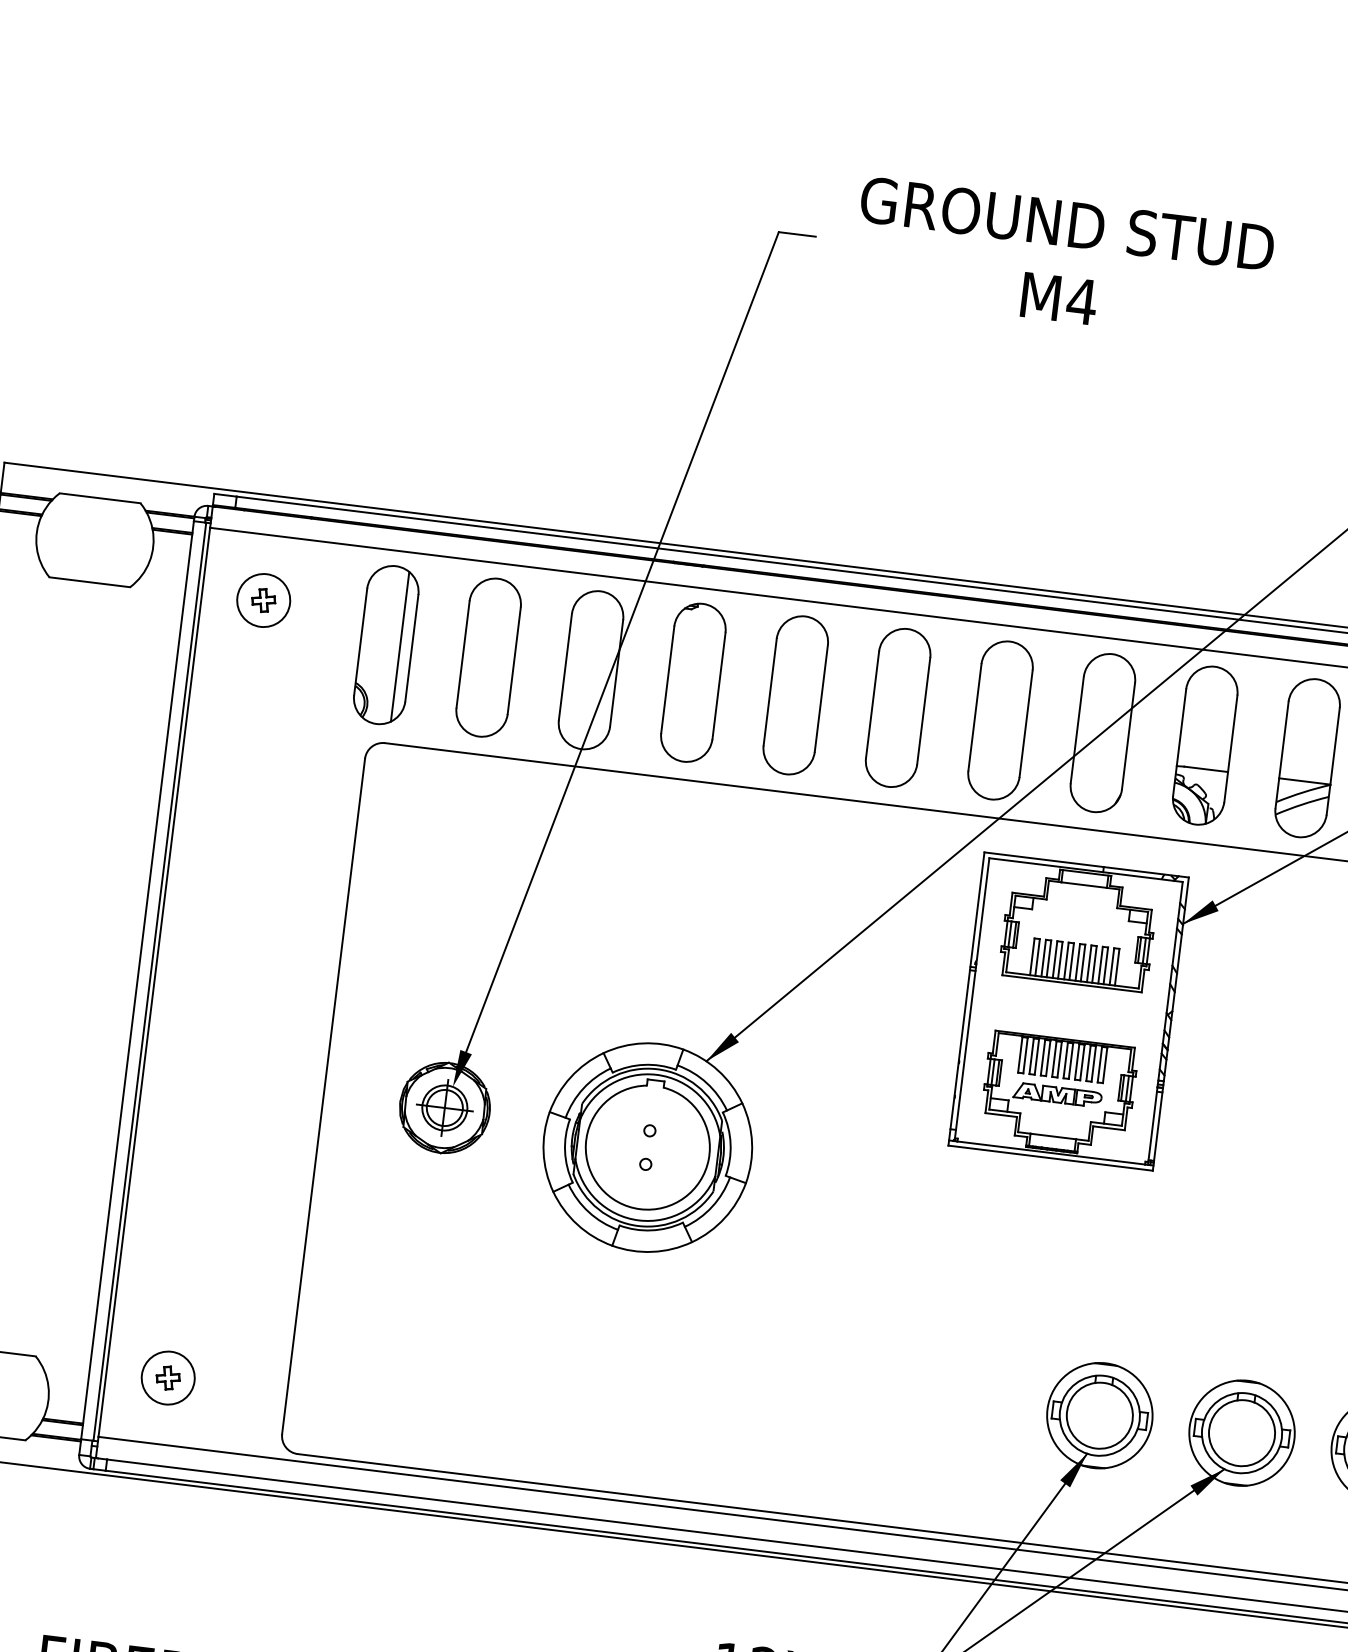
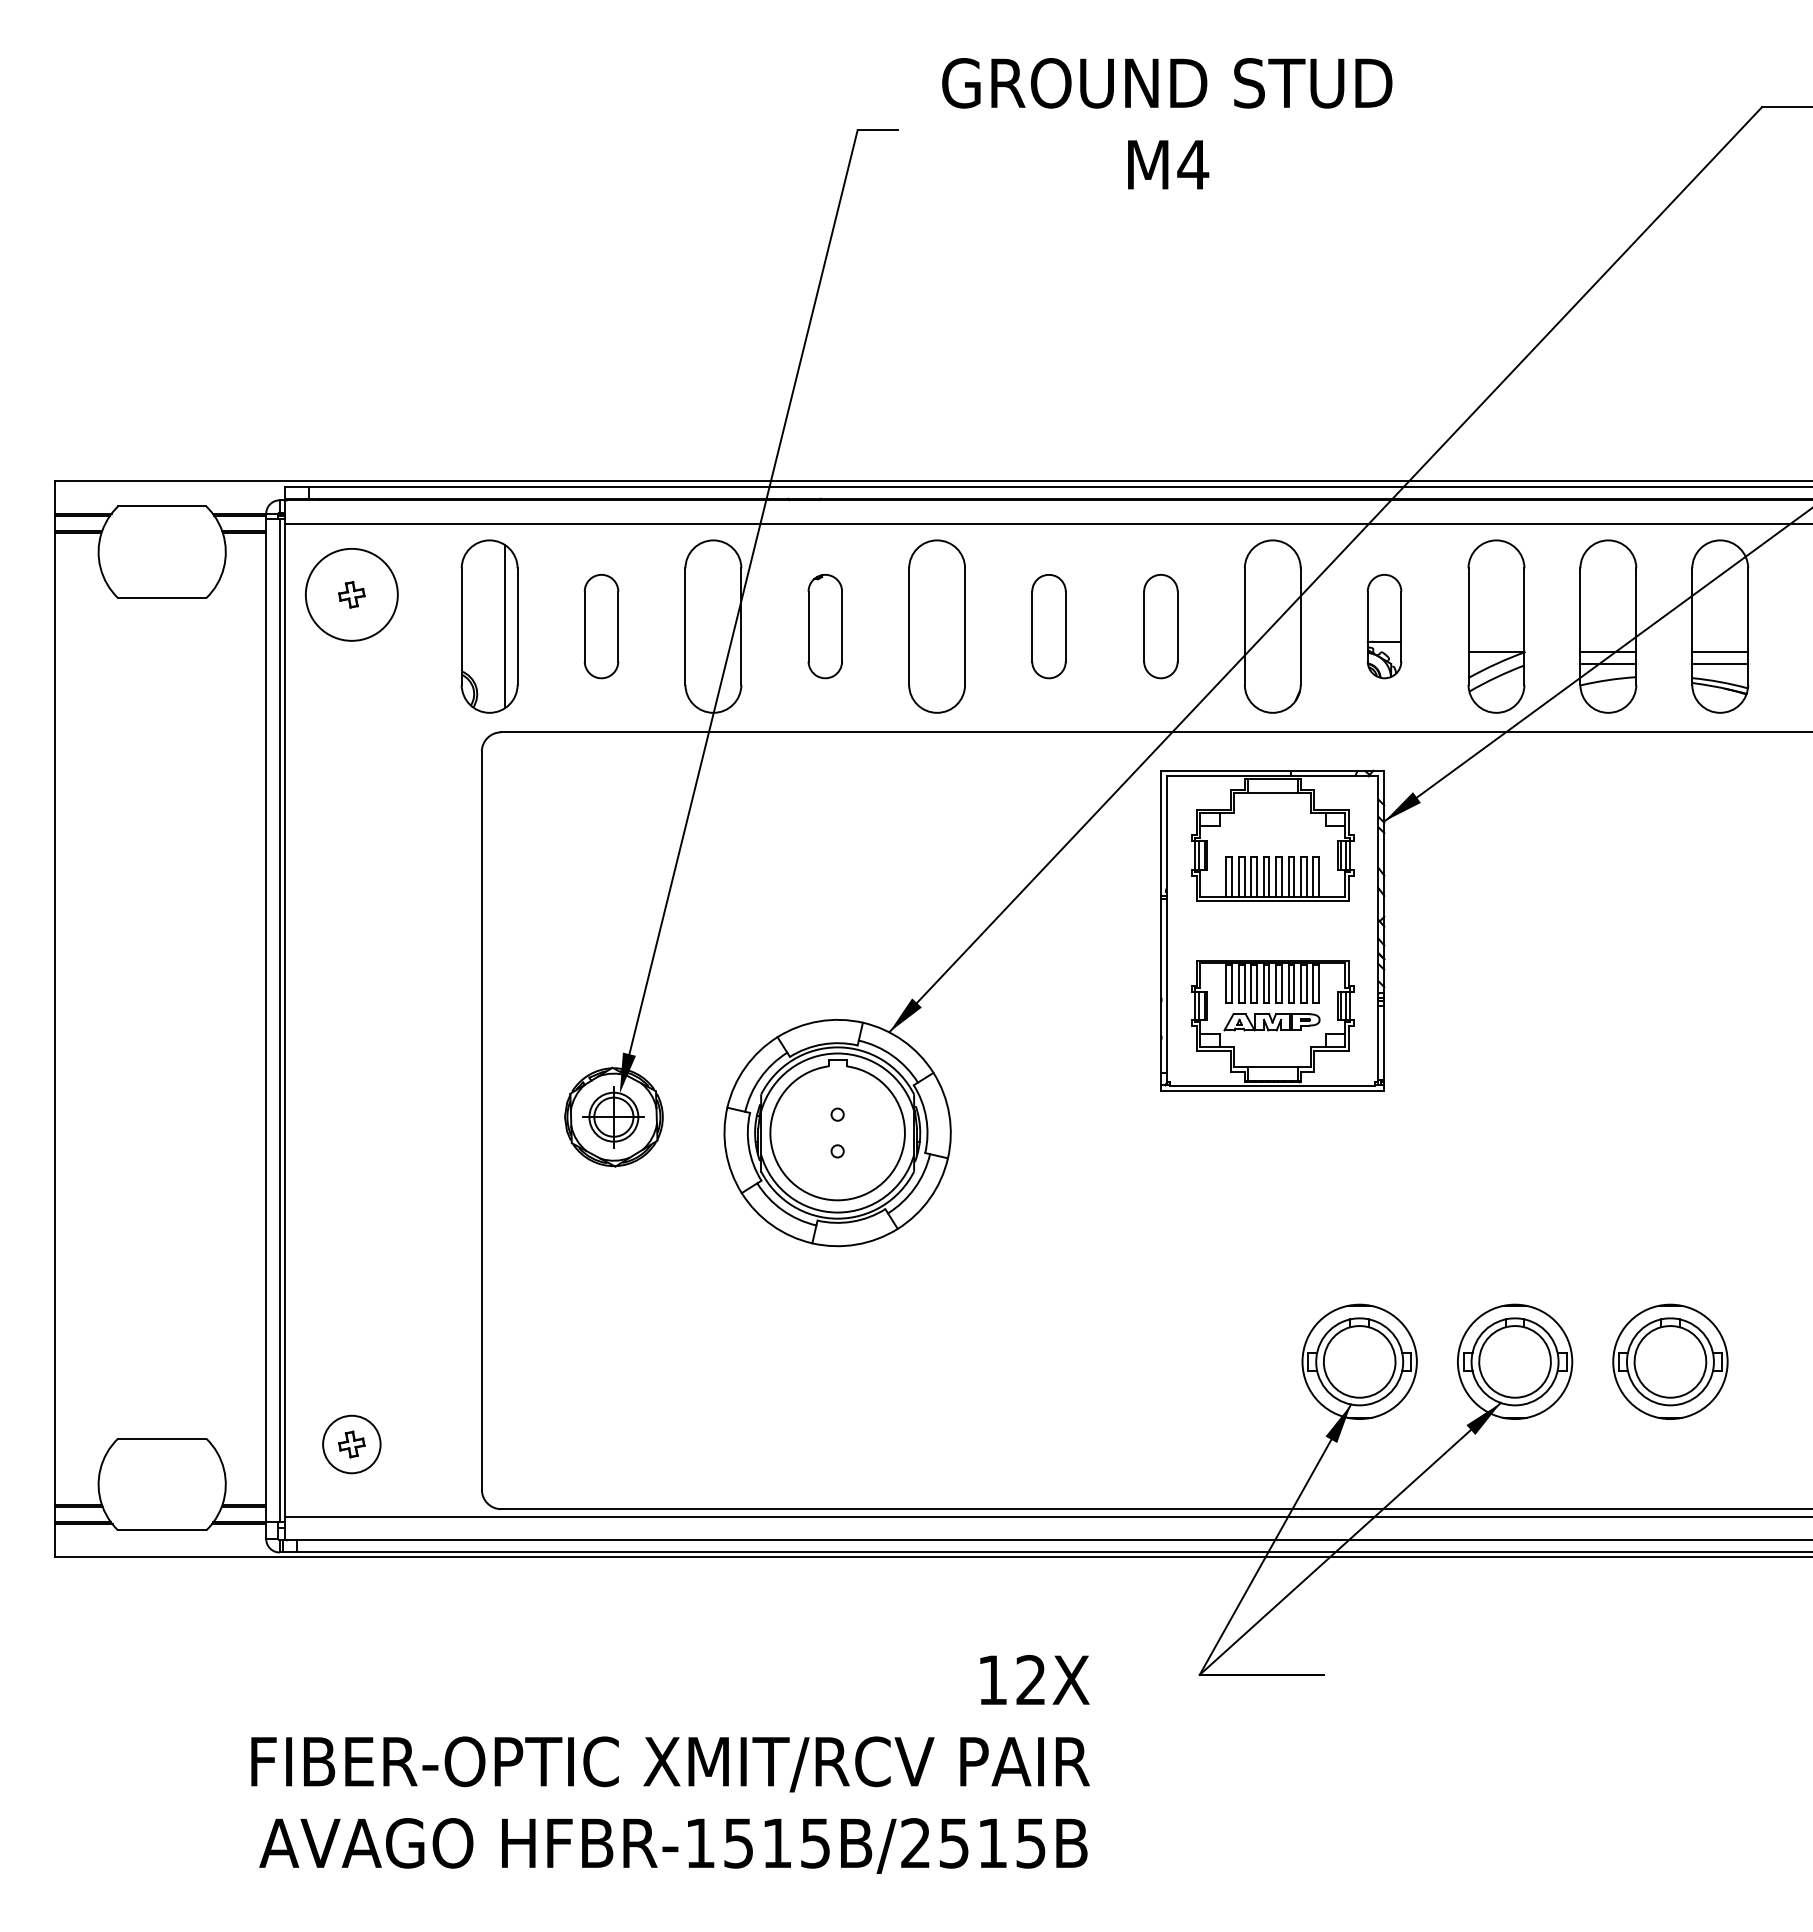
circle: (263, 600) -> (351, 594), size x1.6
part: (488, 657) -> (601, 626), size x0.6
part: (693, 682) -> (825, 626), size x0.6
part: (897, 707) -> (1048, 626), size x0.6
part: (1000, 720) -> (1160, 626), size x0.6
part: (1205, 745) -> (1384, 626), size x0.6

